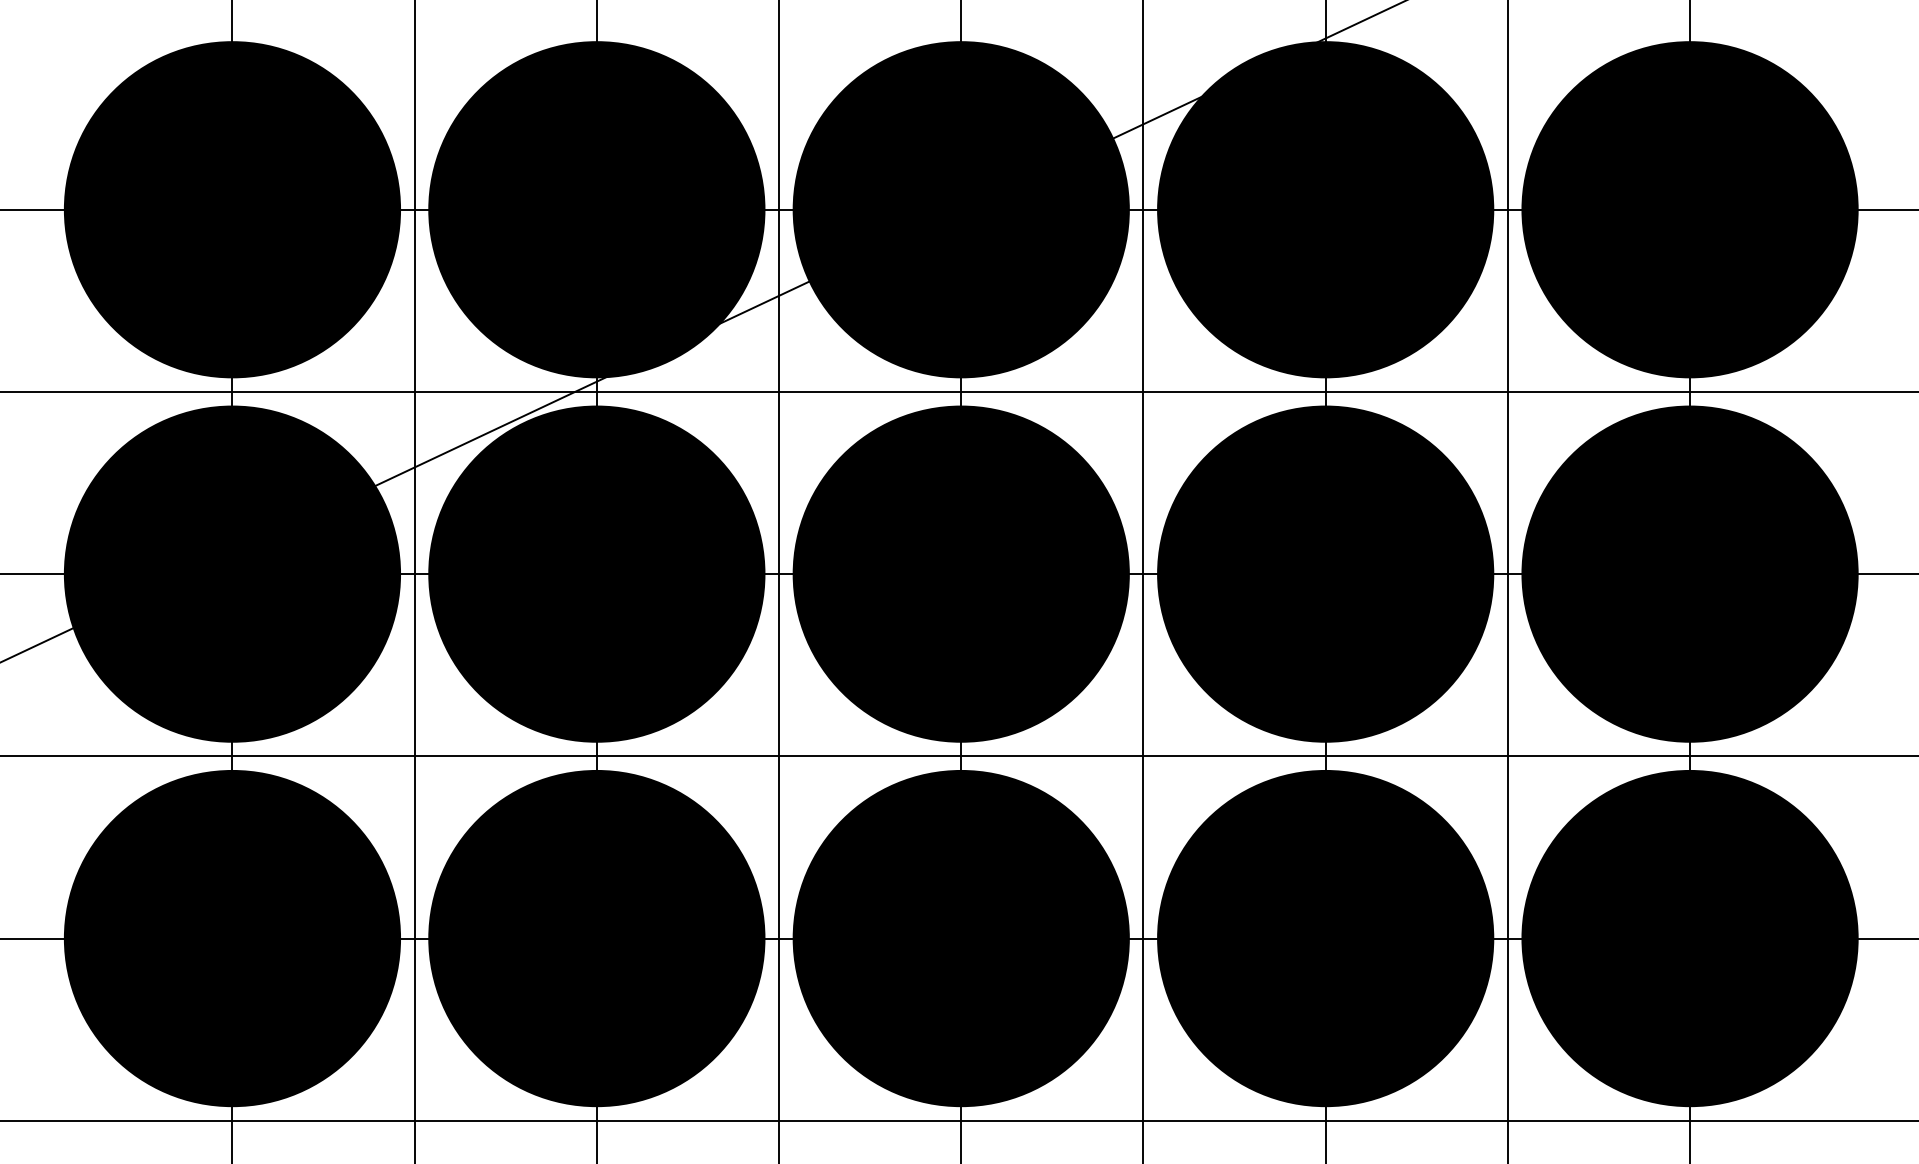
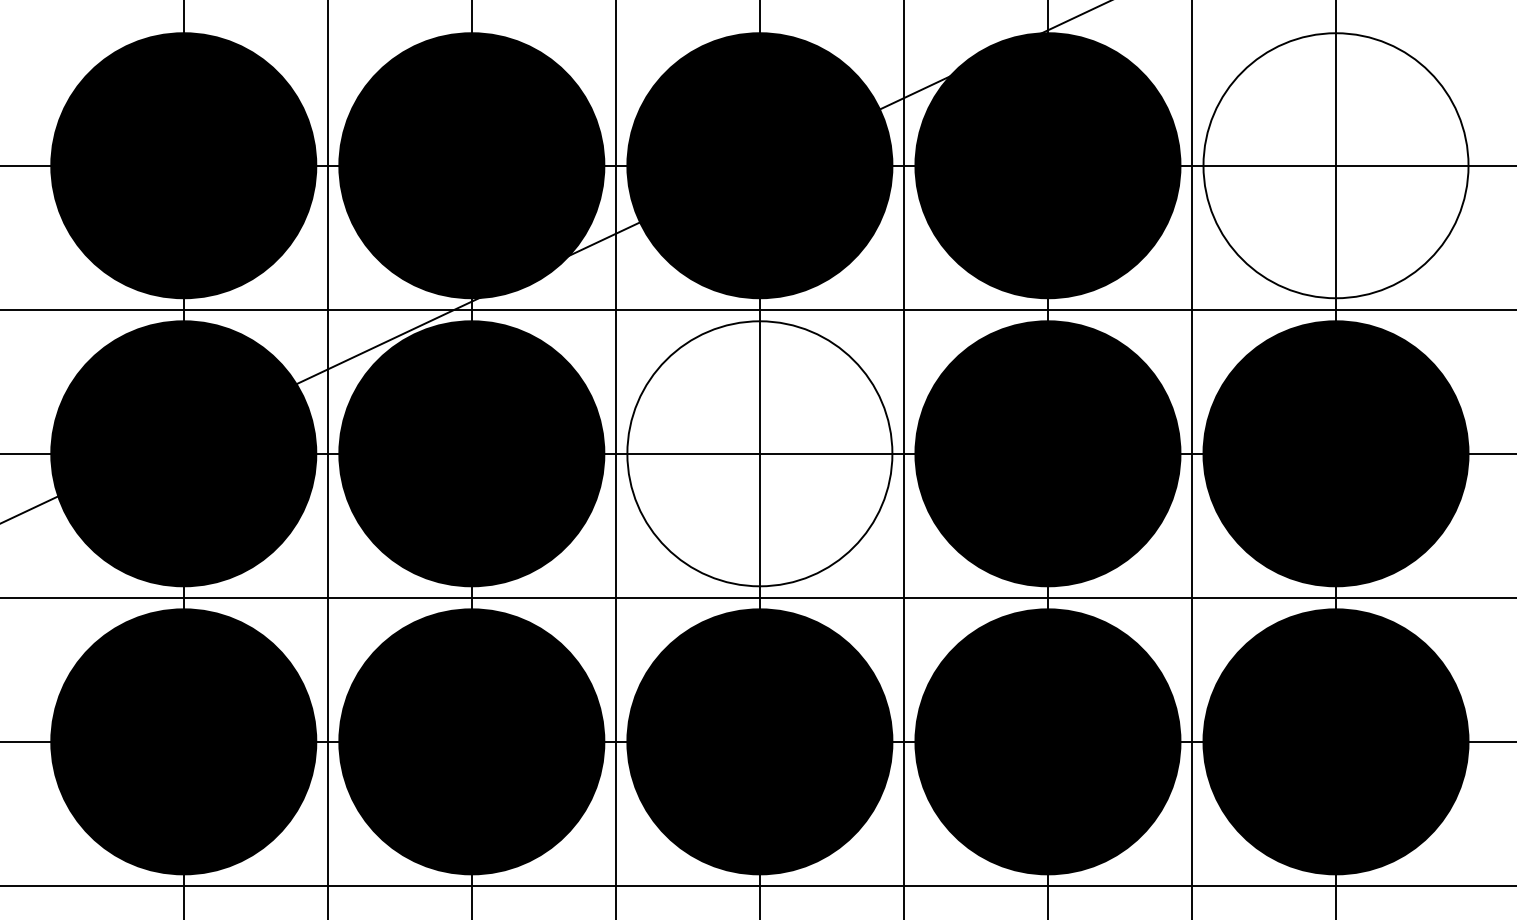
fill: (1689, 209) -> (1335, 165), removed
fill: (960, 573) -> (759, 453), removed

